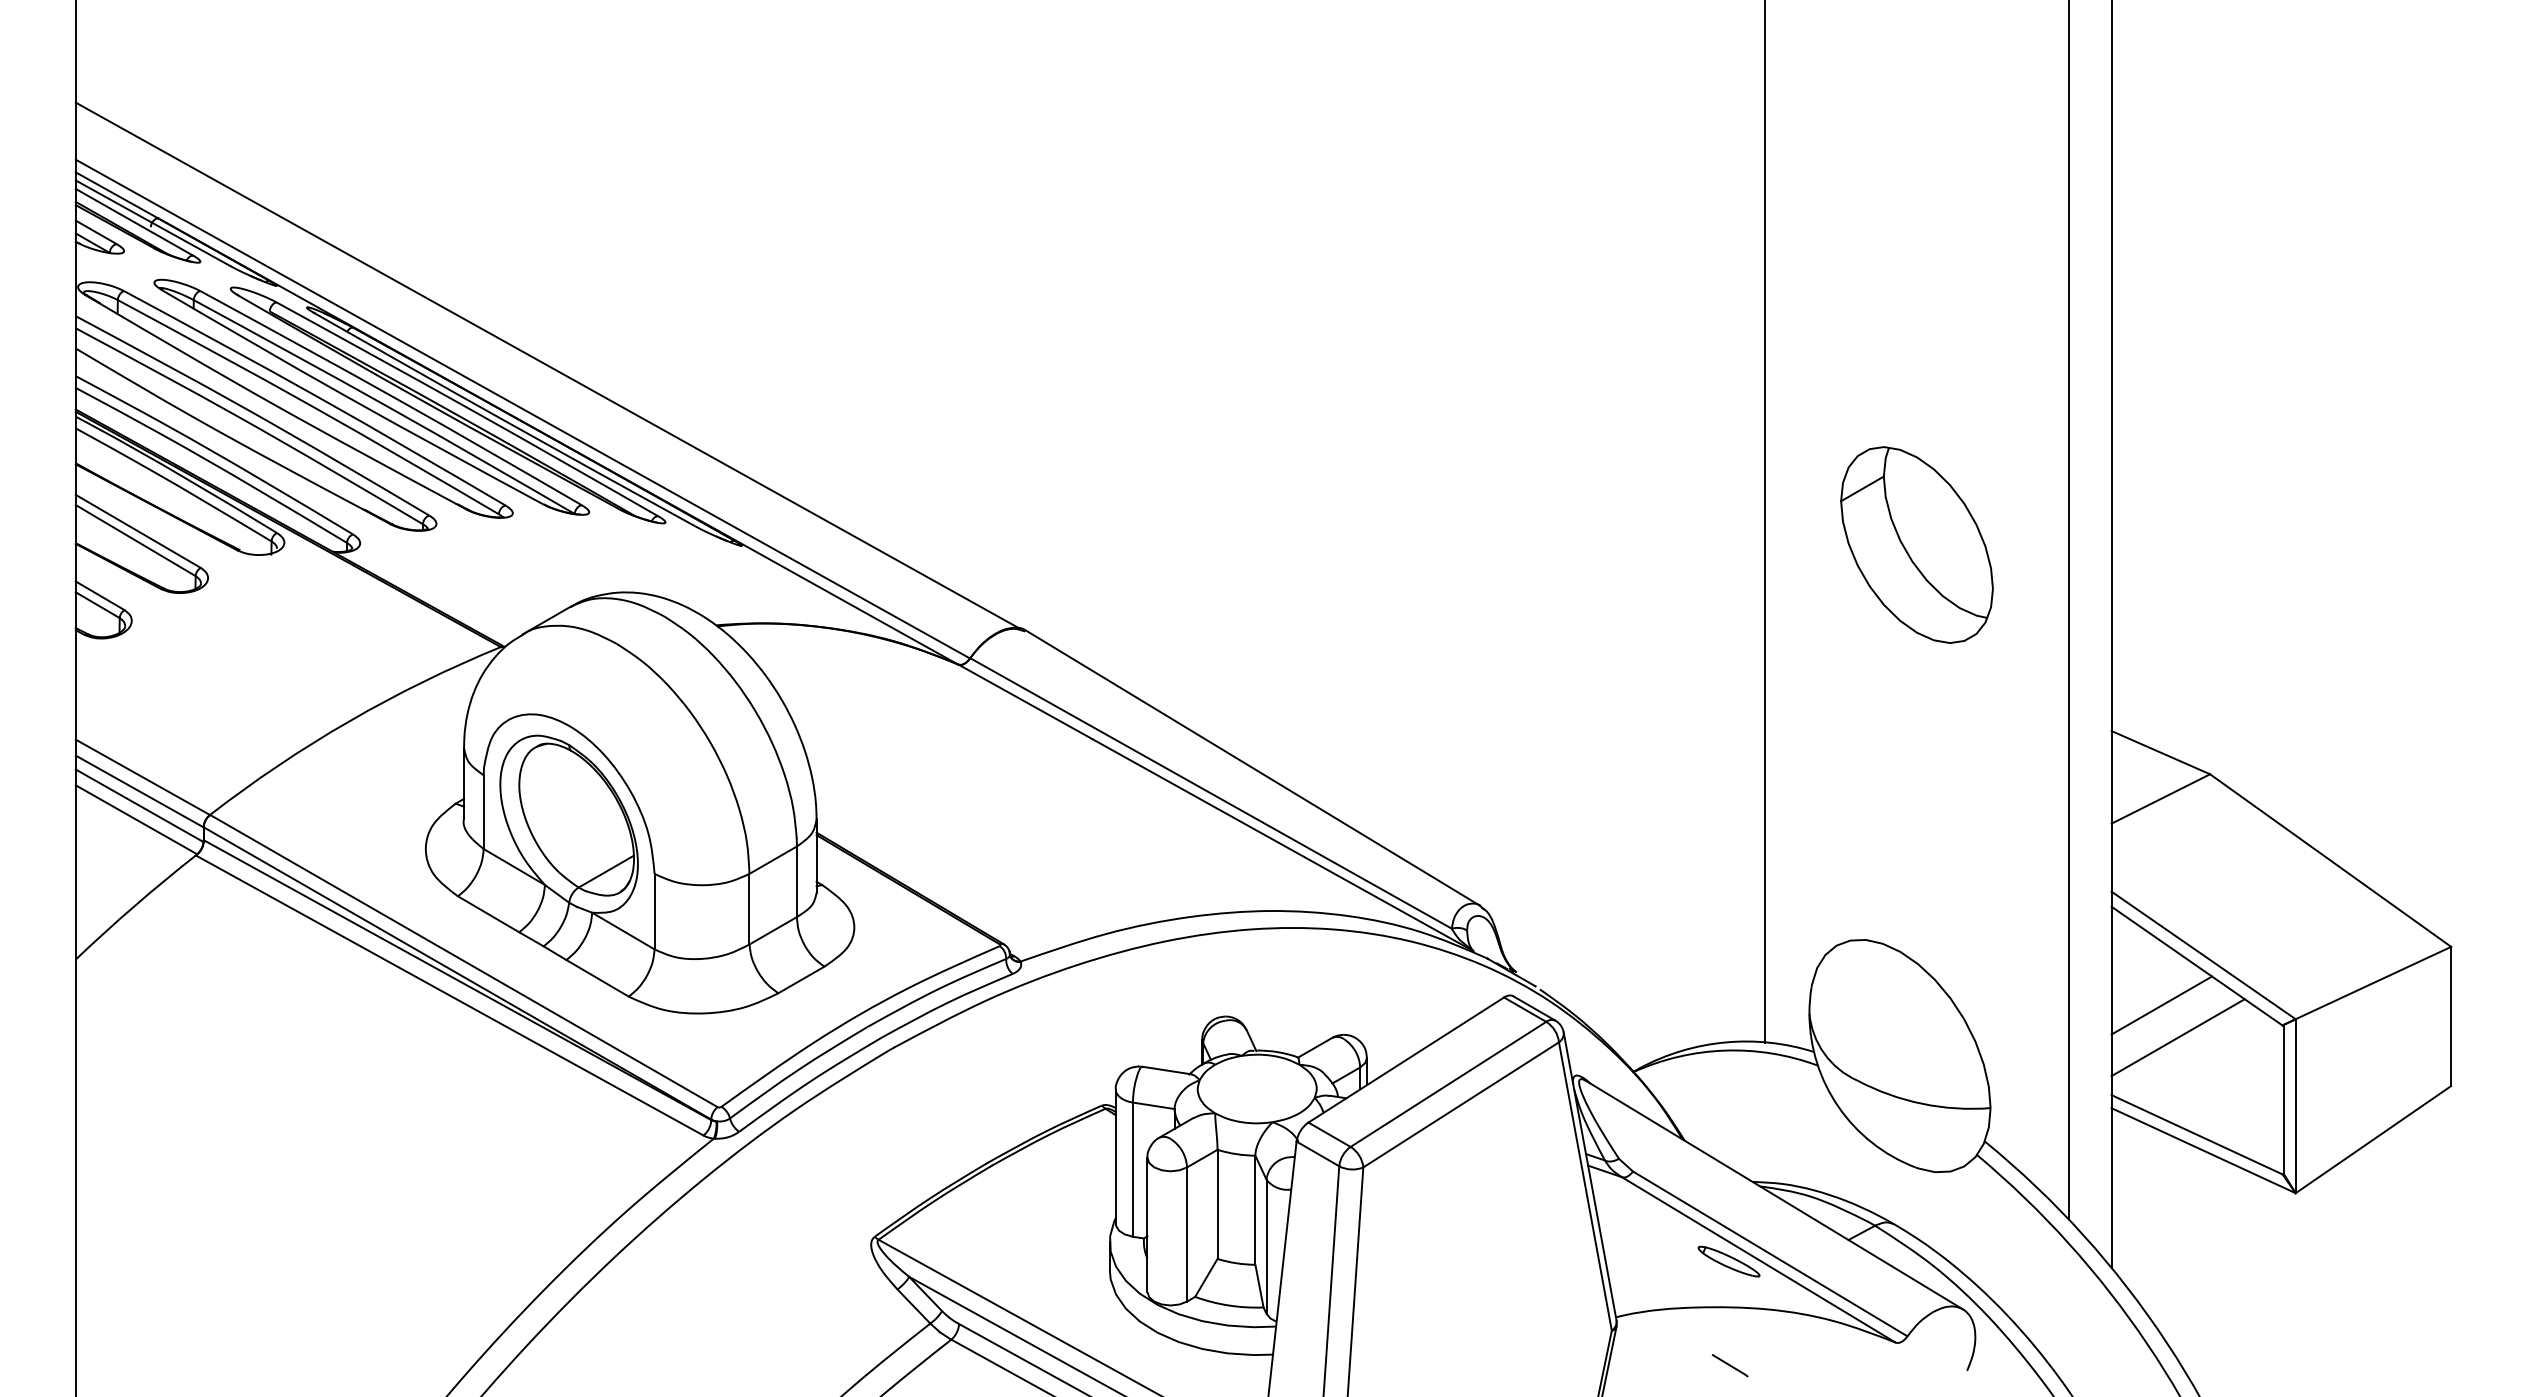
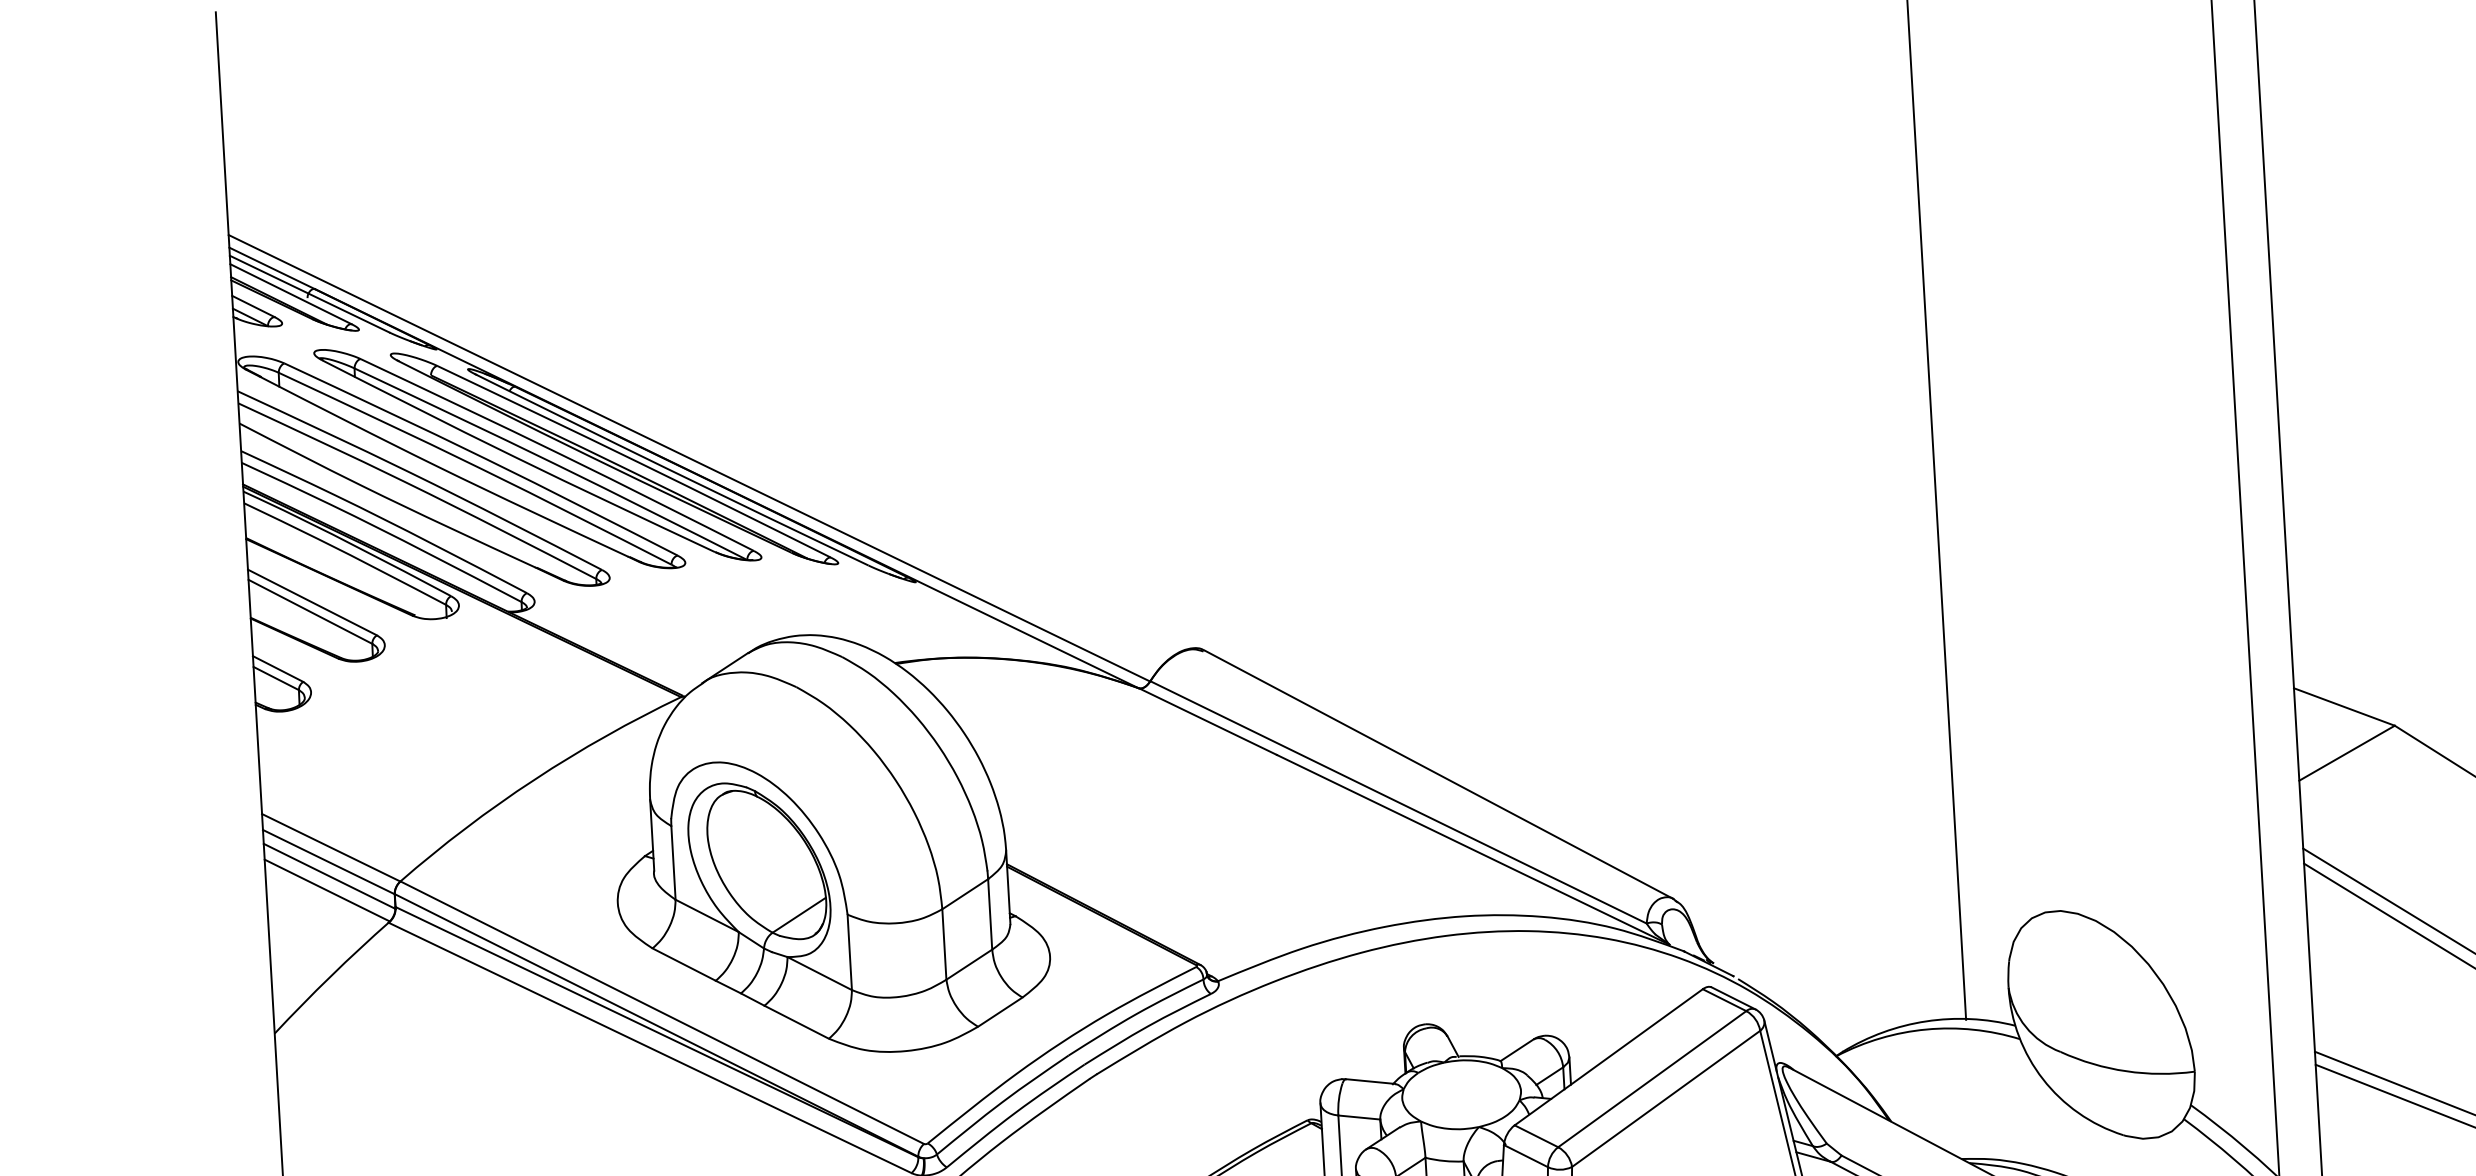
line: (547, 365) -> (711, 413), removed
part: (1916, 544) -> (2088, 513), removed
line: (2161, 1005) -> (2359, 959), removed
line: (2177, 1037) -> (2377, 990), removed

